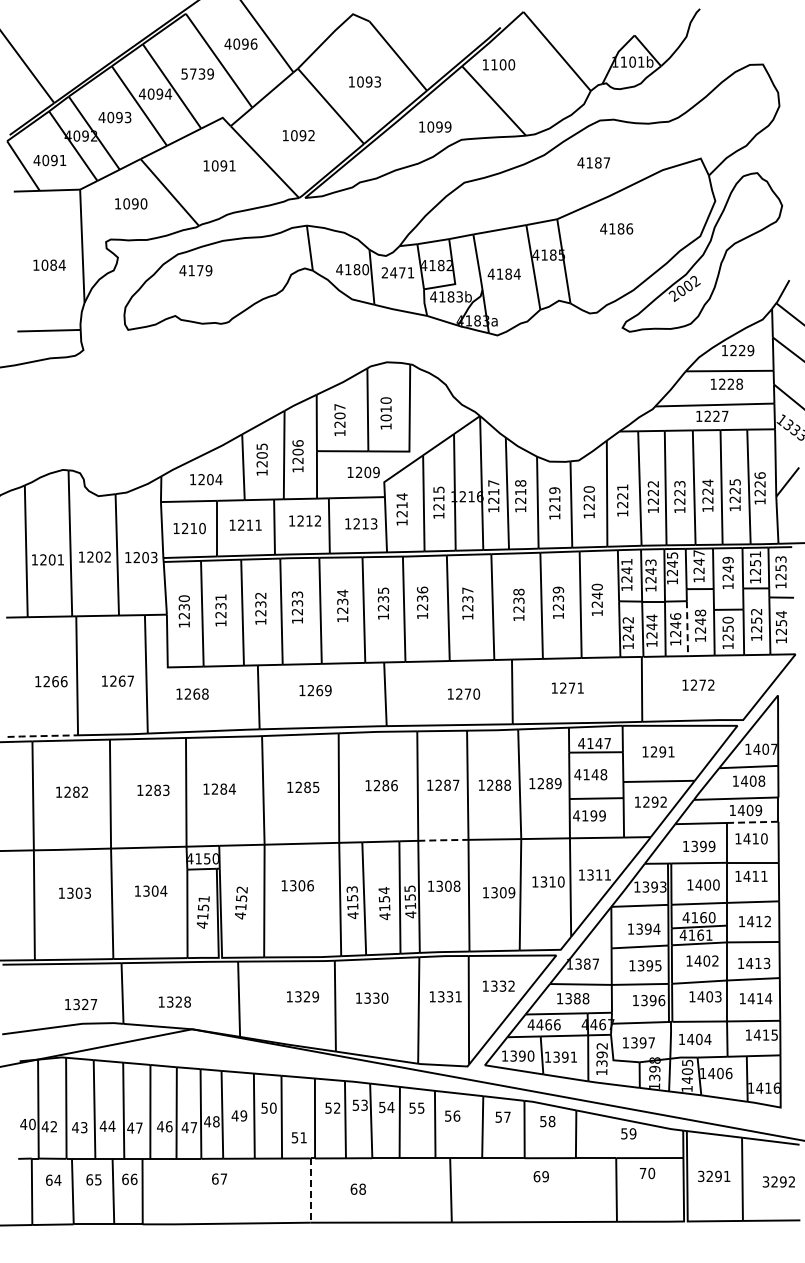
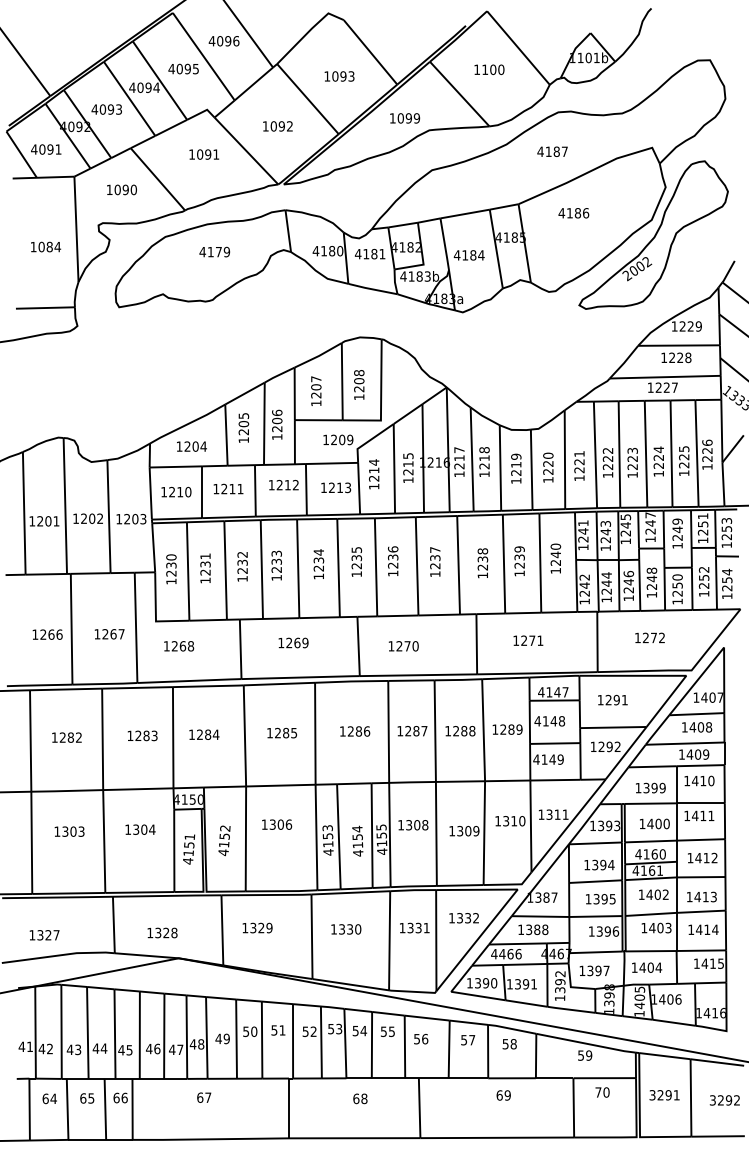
text: (499, 64) -> (489, 69), moved
text: (197, 73) -> (183, 68), 5739 -> 4095
text: (195, 270) -> (214, 251), moved
text: (393, 272) -> (366, 253), 2471 -> 4181
text: (385, 409) -> (358, 381), 1010 -> 1208
line: (687, 629) -> (639, 586), dashed -> solid
text: (464, 693) -> (404, 645), moved
line: (42, 736) -> (39, 685), dashed -> solid
text: (593, 815) -> (552, 759), 4199 -> 4149
line: (752, 822) -> (700, 765), dashed -> solid
line: (442, 840) -> (411, 782), dashed -> solid
text: (302, 996) -> (257, 927), moved
text: (81, 1004) -> (44, 935), moved
text: (32, 1124) -> (30, 1046), 40 -> 41
text: (139, 1127) -> (129, 1049), 47 -> 45
text: (298, 1137) -> (277, 1030), moved
text: (357, 1188) -> (359, 1098), moved
line: (310, 1191) -> (288, 1109), dashed -> solid

